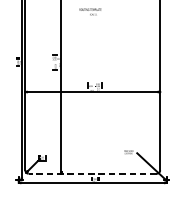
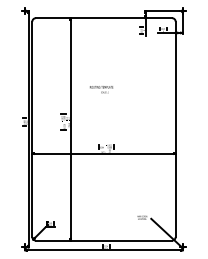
text: (90, 11) -> (101, 89), moved
line: (92, 173) -> (103, 240), dashed -> solid

